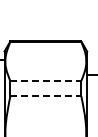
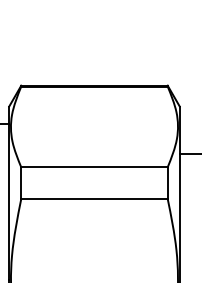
line: (46, 81) -> (95, 168), dashed -> solid
line: (46, 96) -> (95, 199), dashed -> solid

